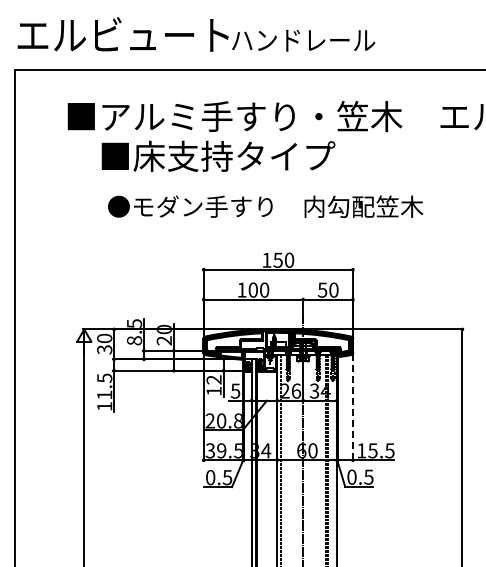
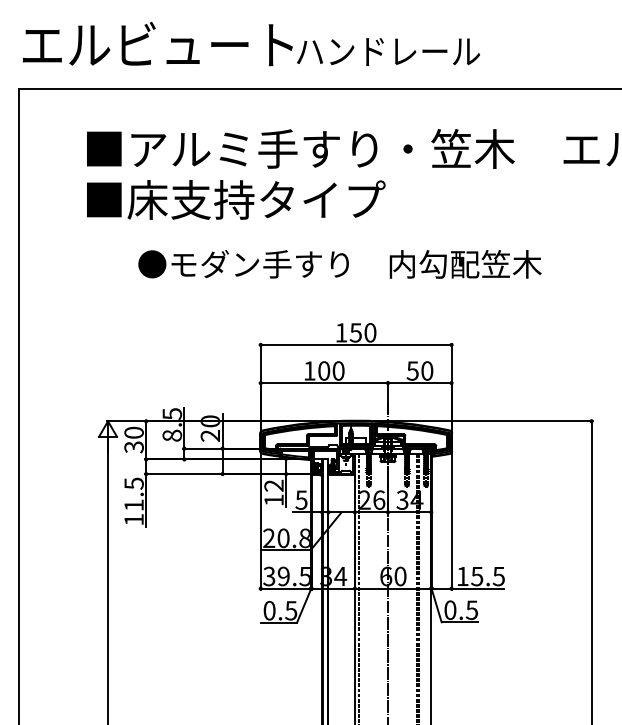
text: (218, 155) -> (236, 198), moved
line: (352, 407) -> (451, 521), dashed -> solid

